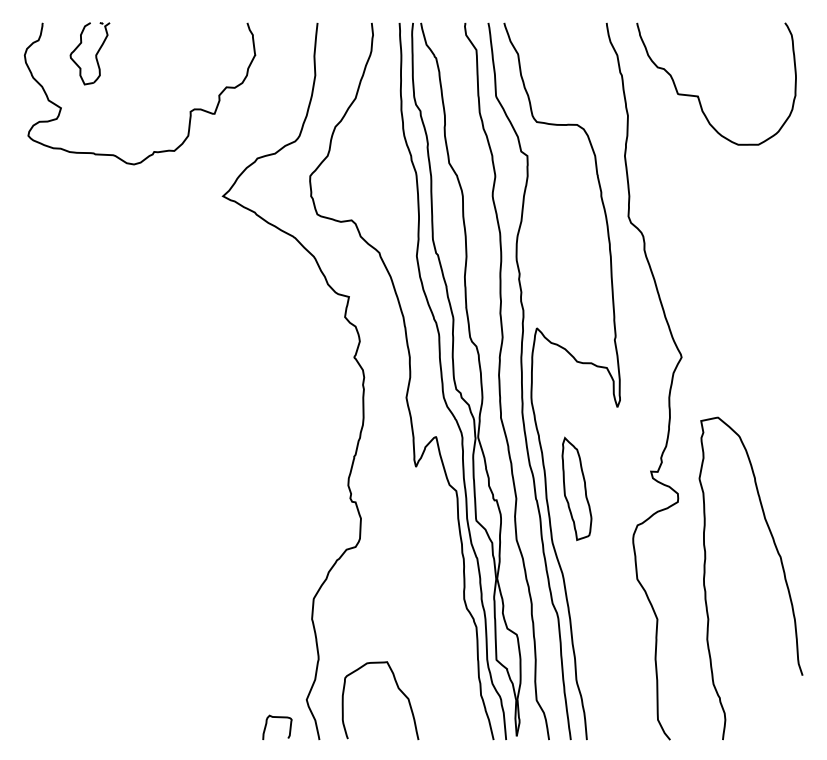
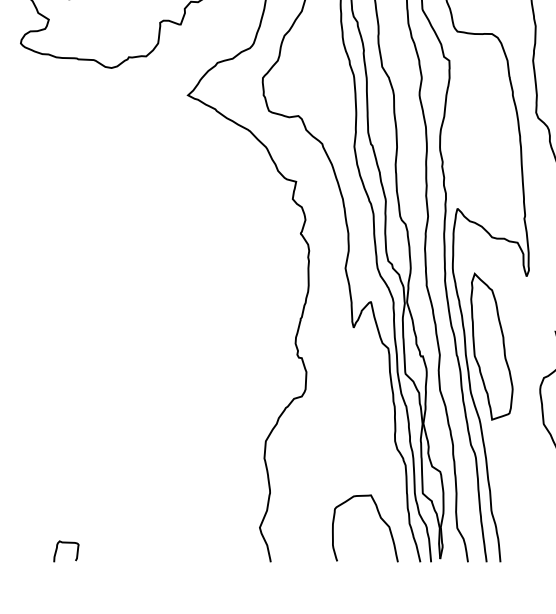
part: (576, 488) -> (491, 346), size x1.67
curve: (397, 688) -> (379, 517), moved
curve: (278, 718) -> (67, 543), moved

